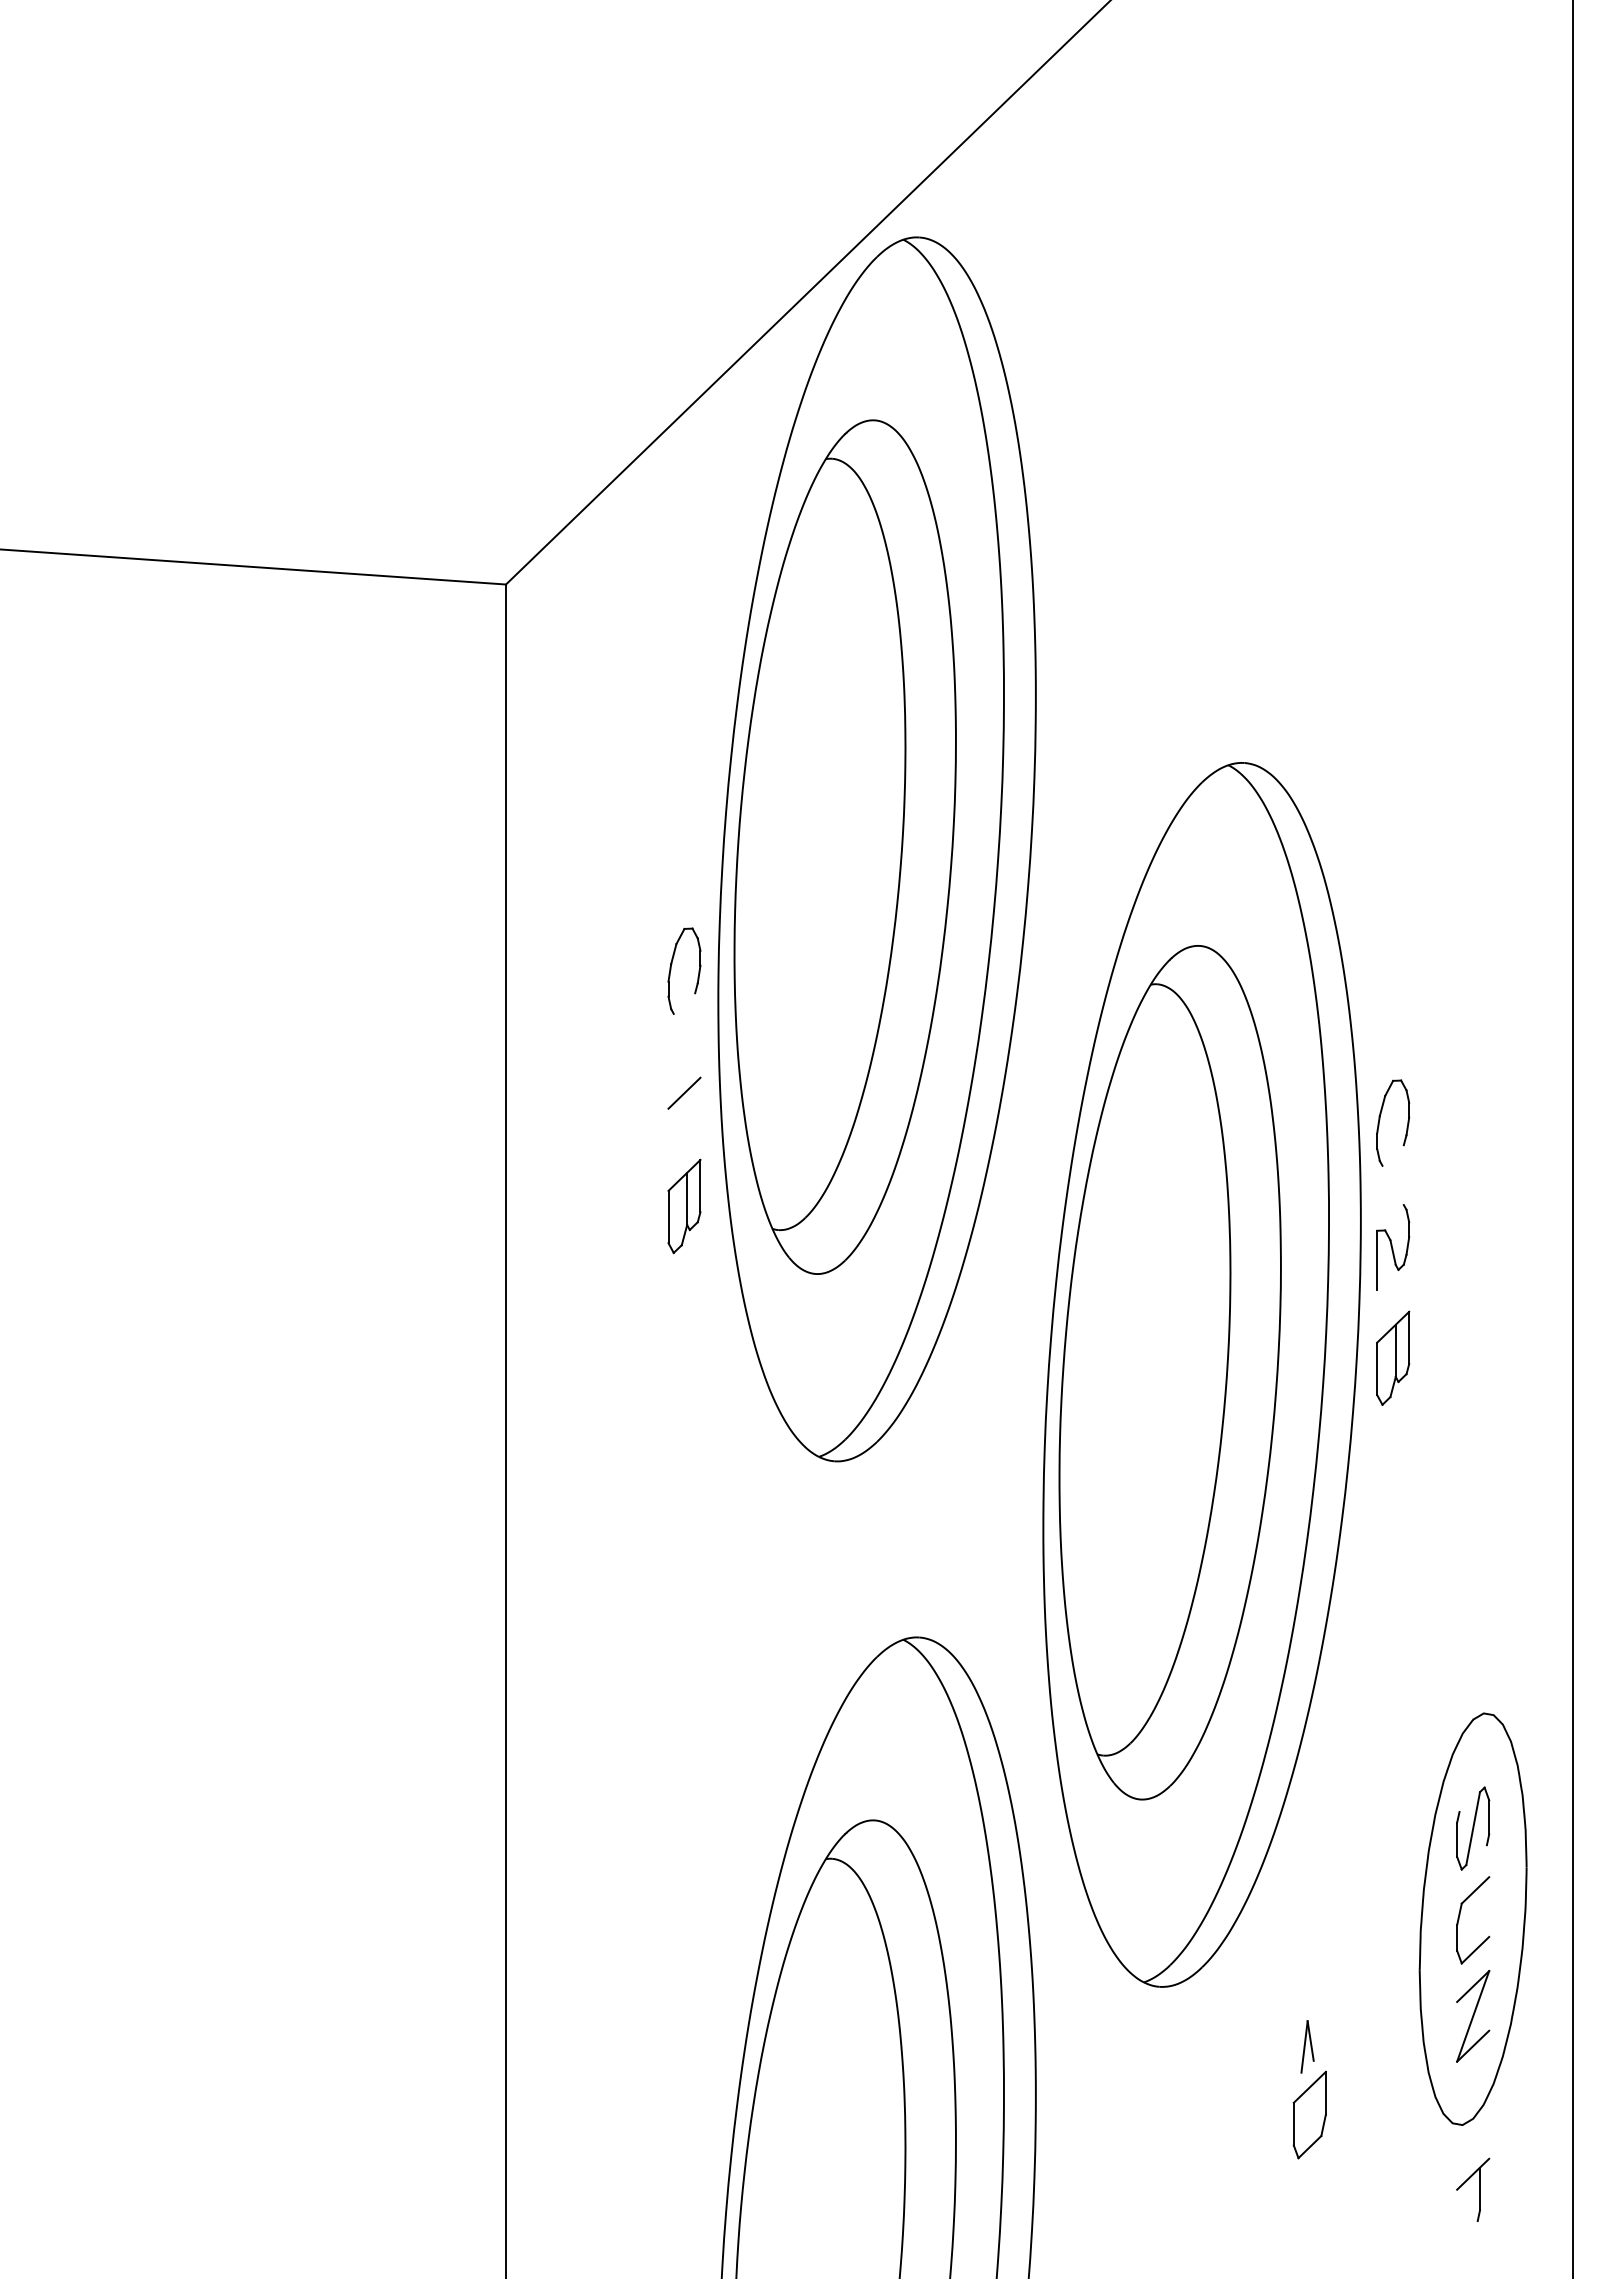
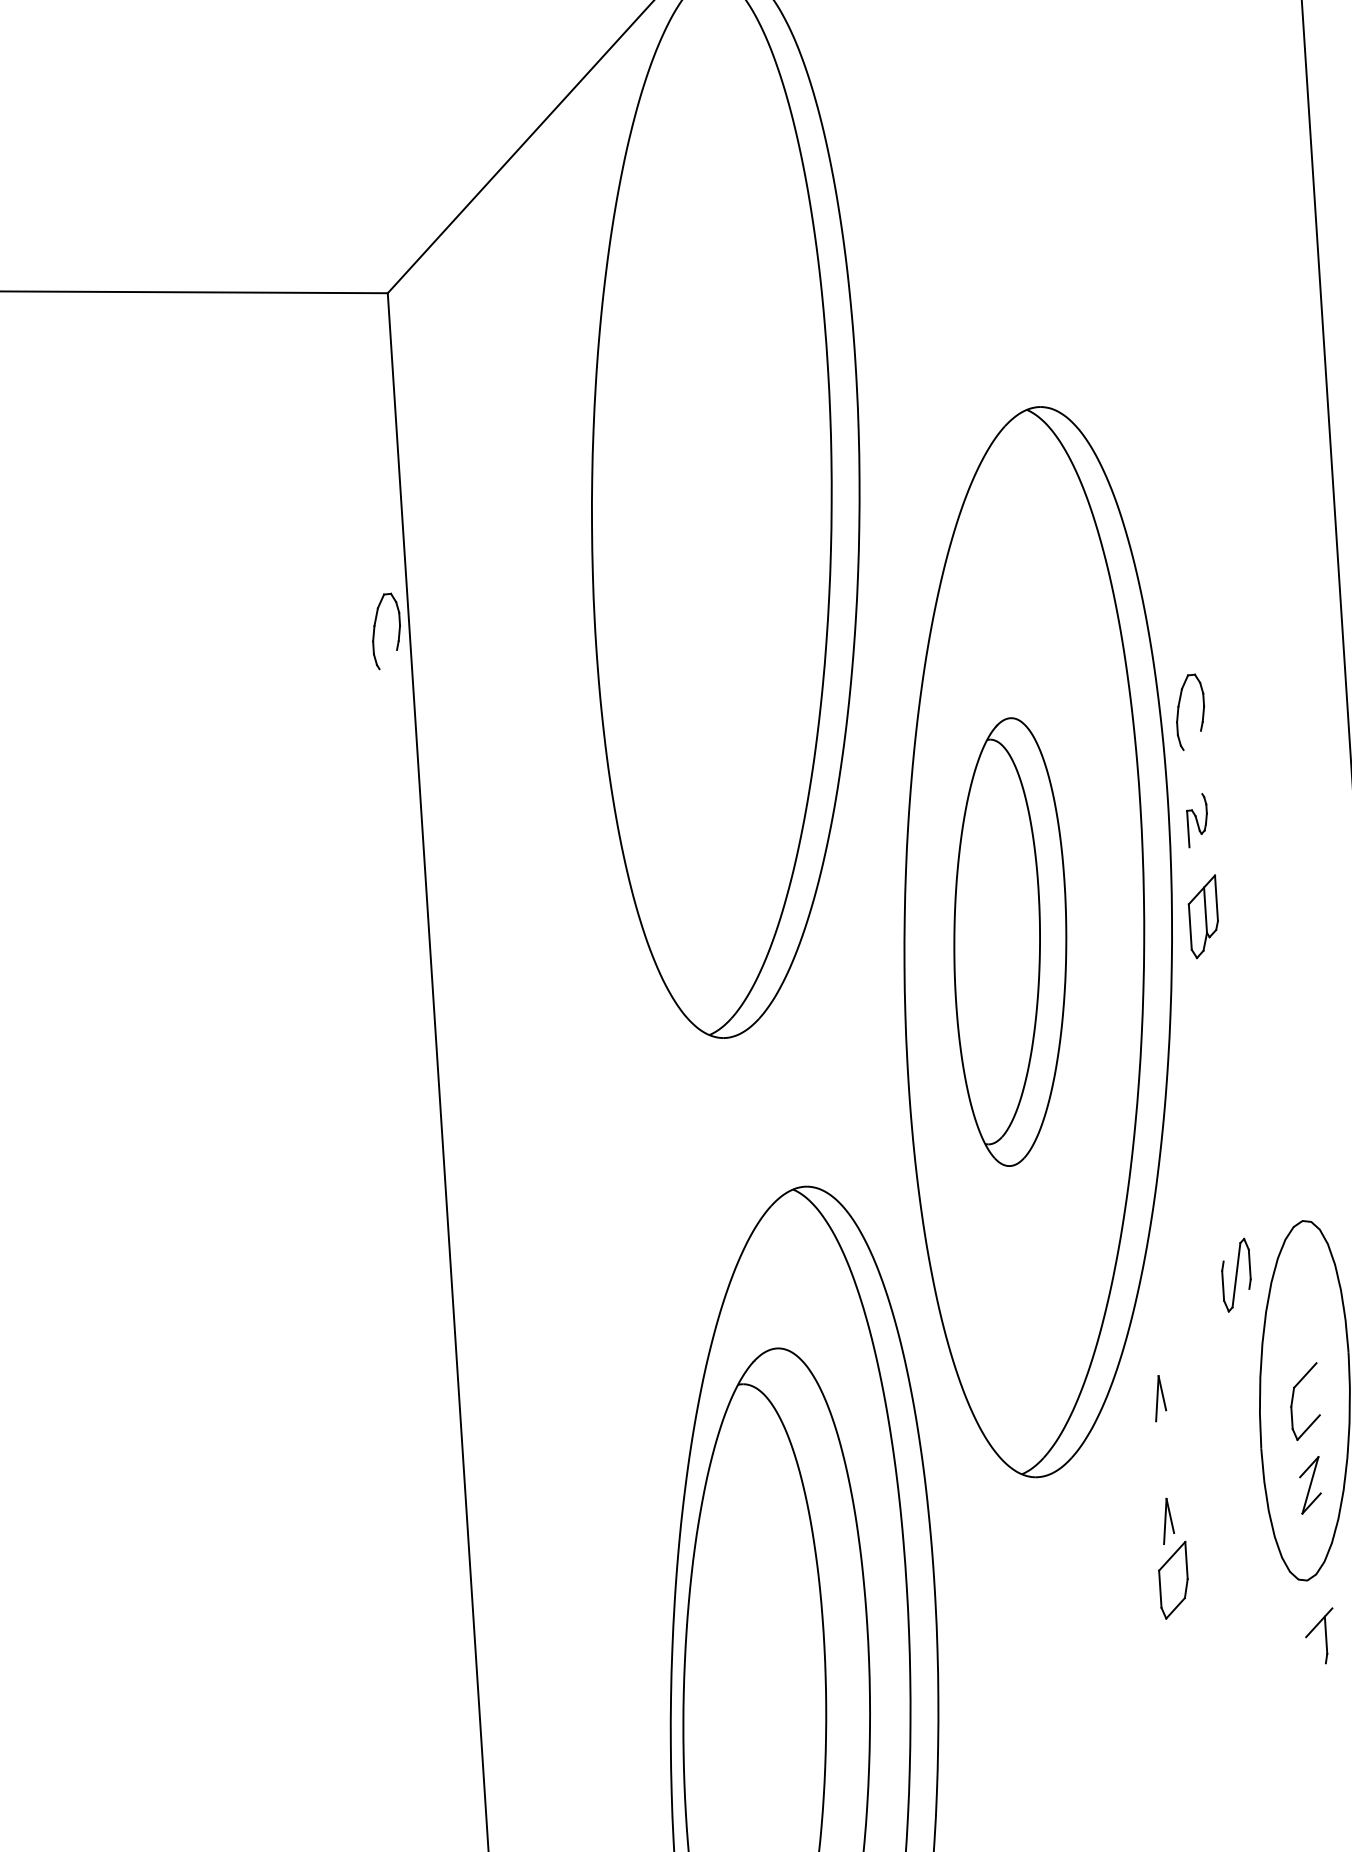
part: (844, 846) -> (697, 502), removed
part: (671, 970) -> (375, 631), moved
line: (684, 1092) -> (571, 725), removed
part: (684, 1206) -> (578, 824), removed
part: (1393, 1247) -> (1197, 820), size x0.7
part: (1169, 1372) -> (1009, 941), size x0.6
part: (1473, 1828) -> (1236, 1275), moved
part: (1307, 1905) -> (1159, 1398), added
part: (1473, 2016) -> (1310, 1485), size x0.7

